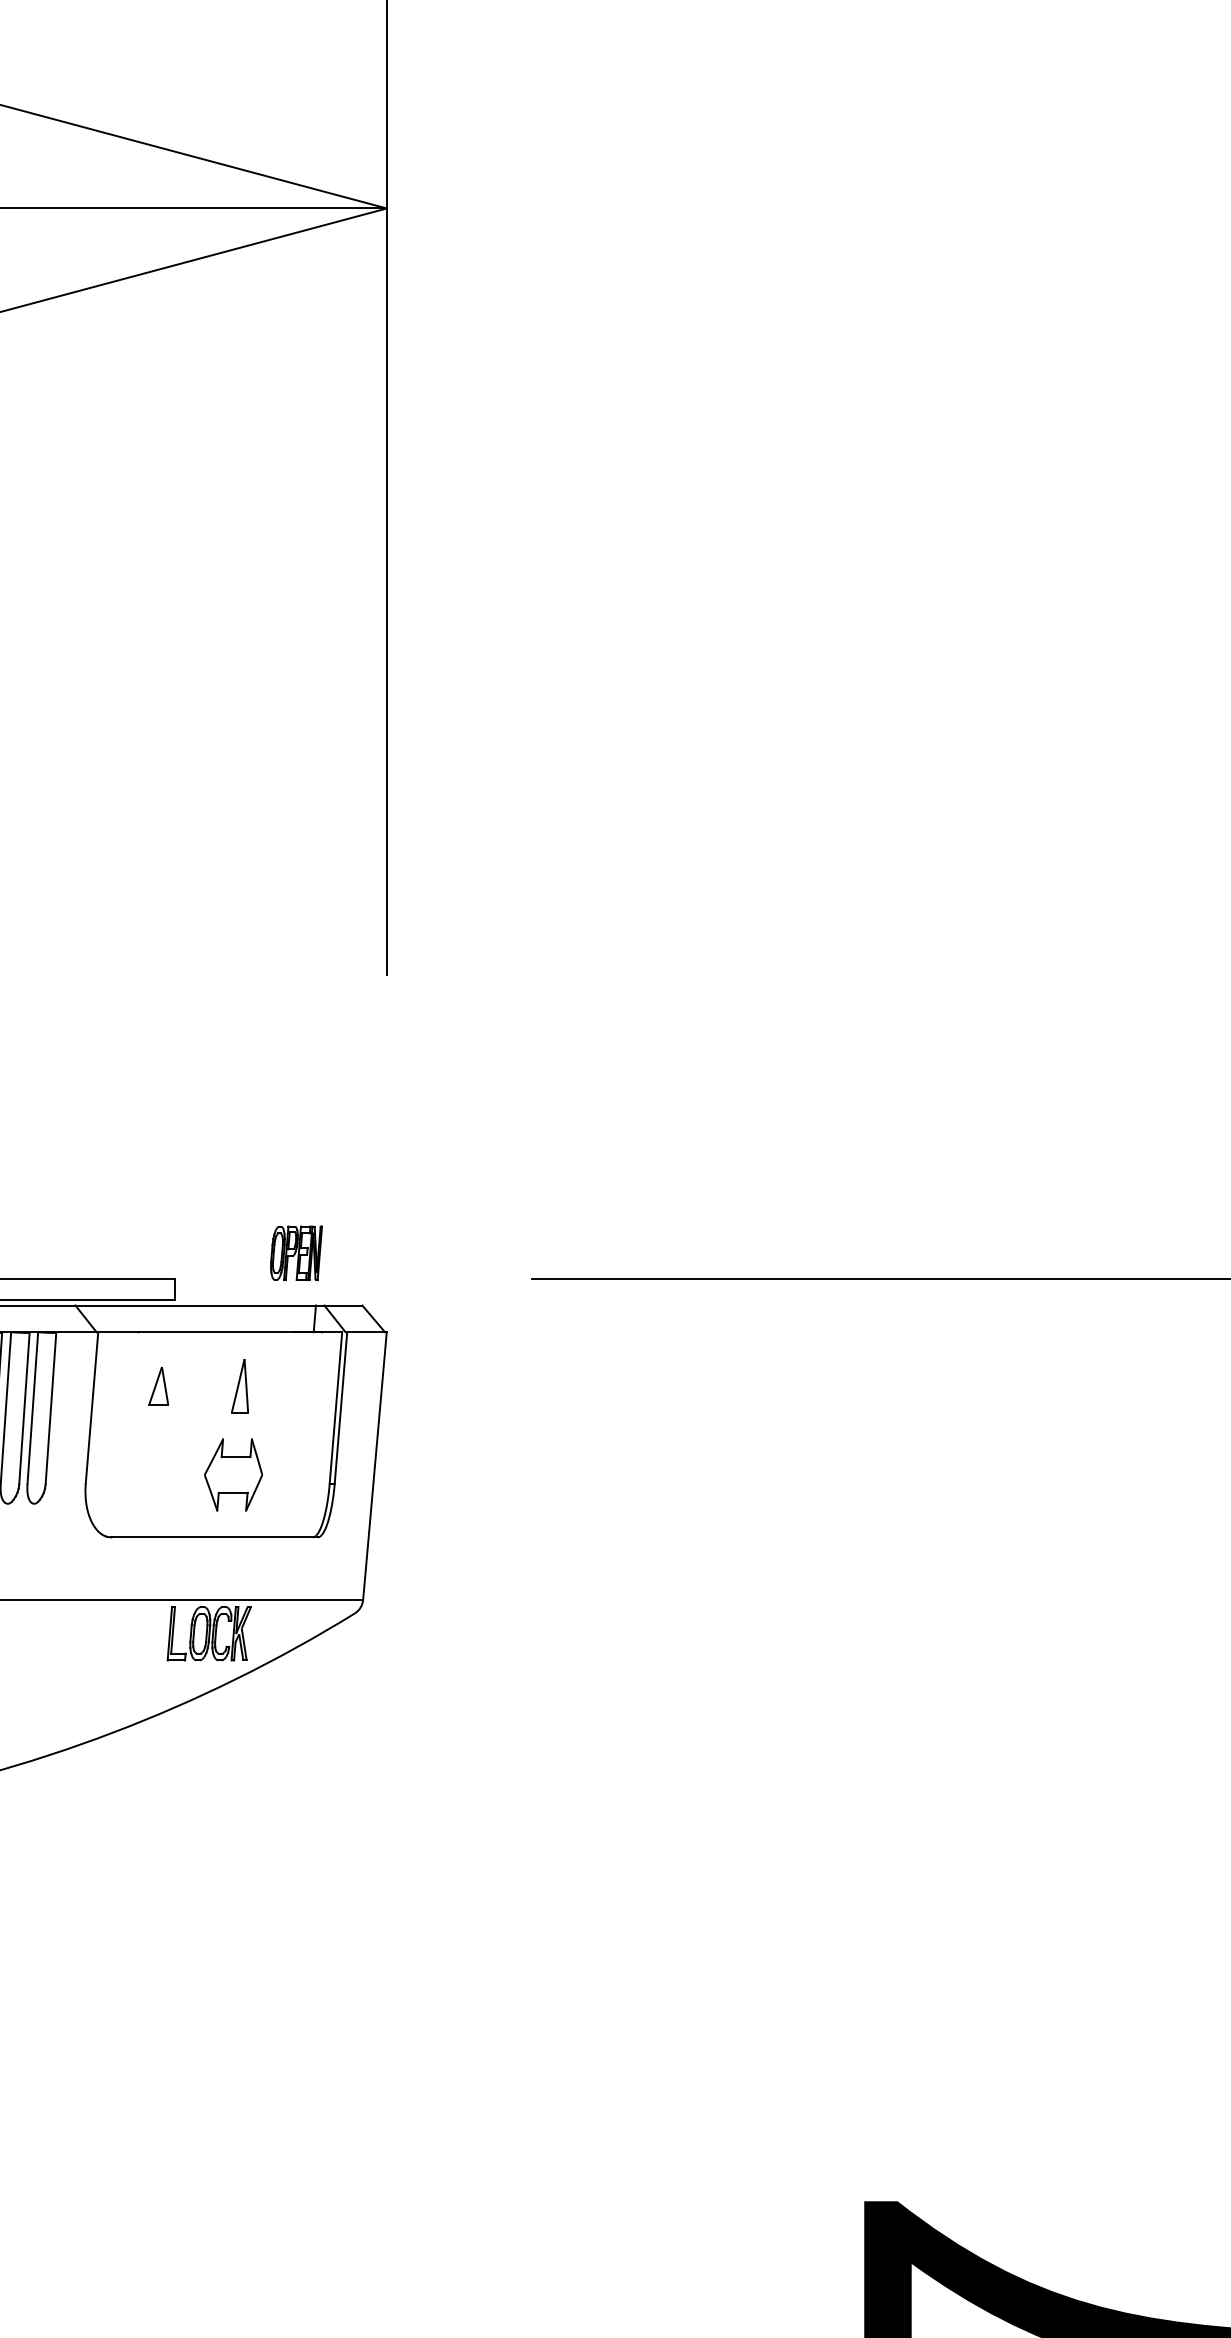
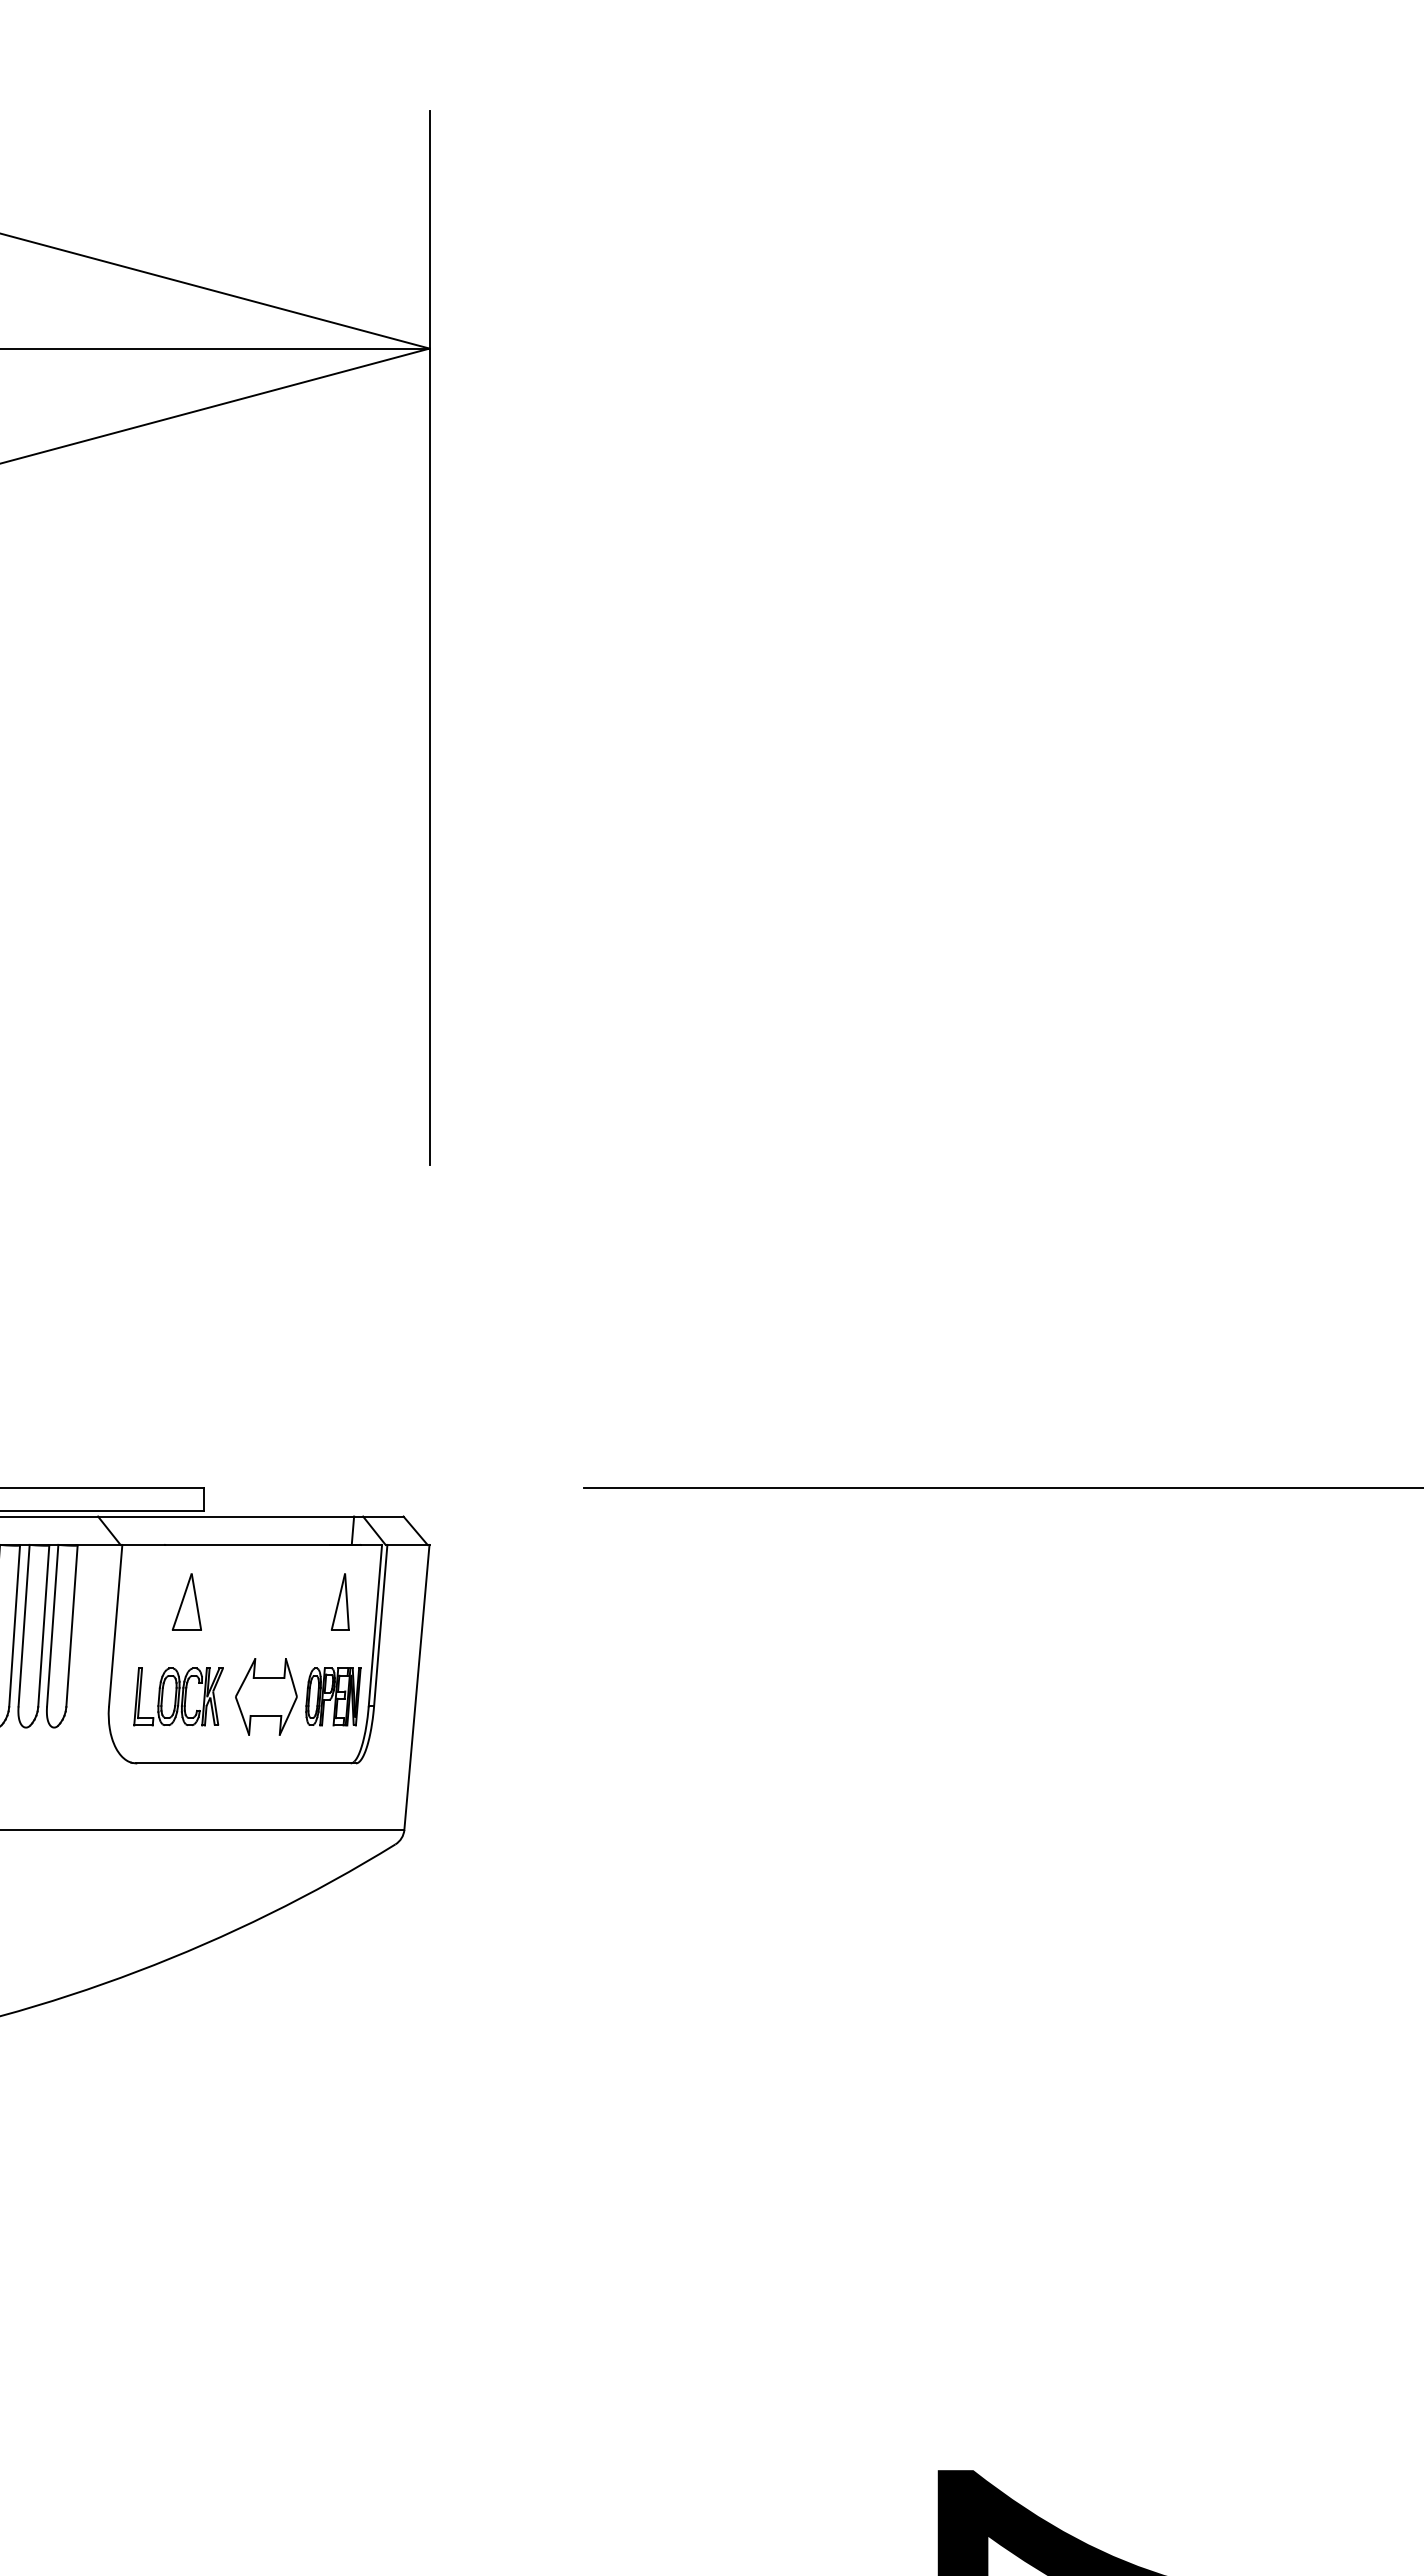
part: (296, 1252) -> (333, 1696), moved
part: (158, 1385) -> (186, 1601), size x1.43
part: (239, 1385) -> (339, 1601), moved
part: (209, 1633) -> (178, 1696), moved

